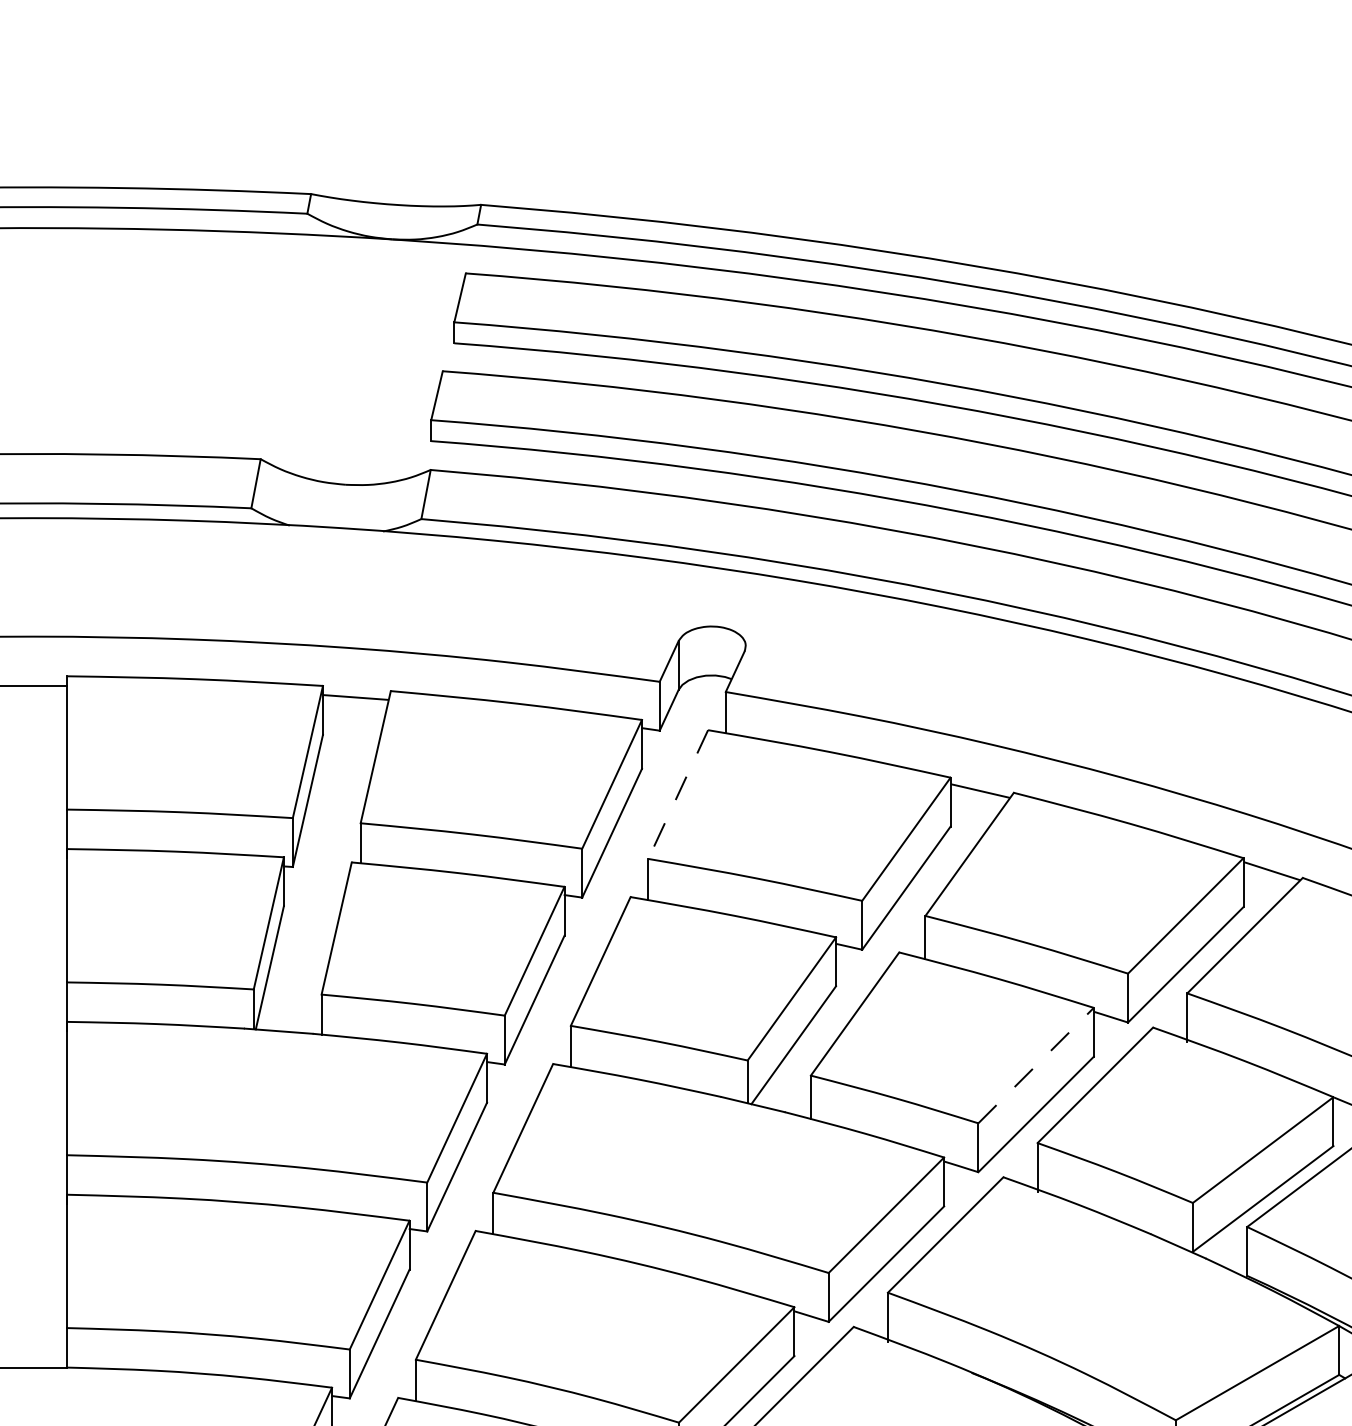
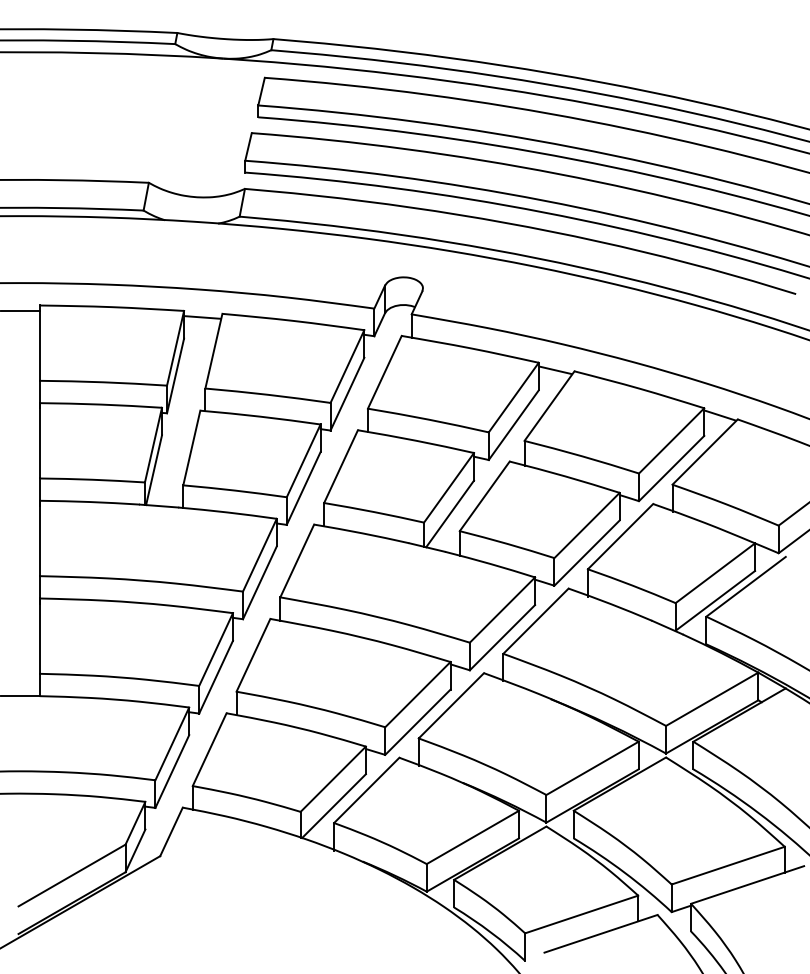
line: (677, 794) -> (384, 372), dashed -> solid
line: (1036, 1065) -> (587, 525), dashed -> solid

